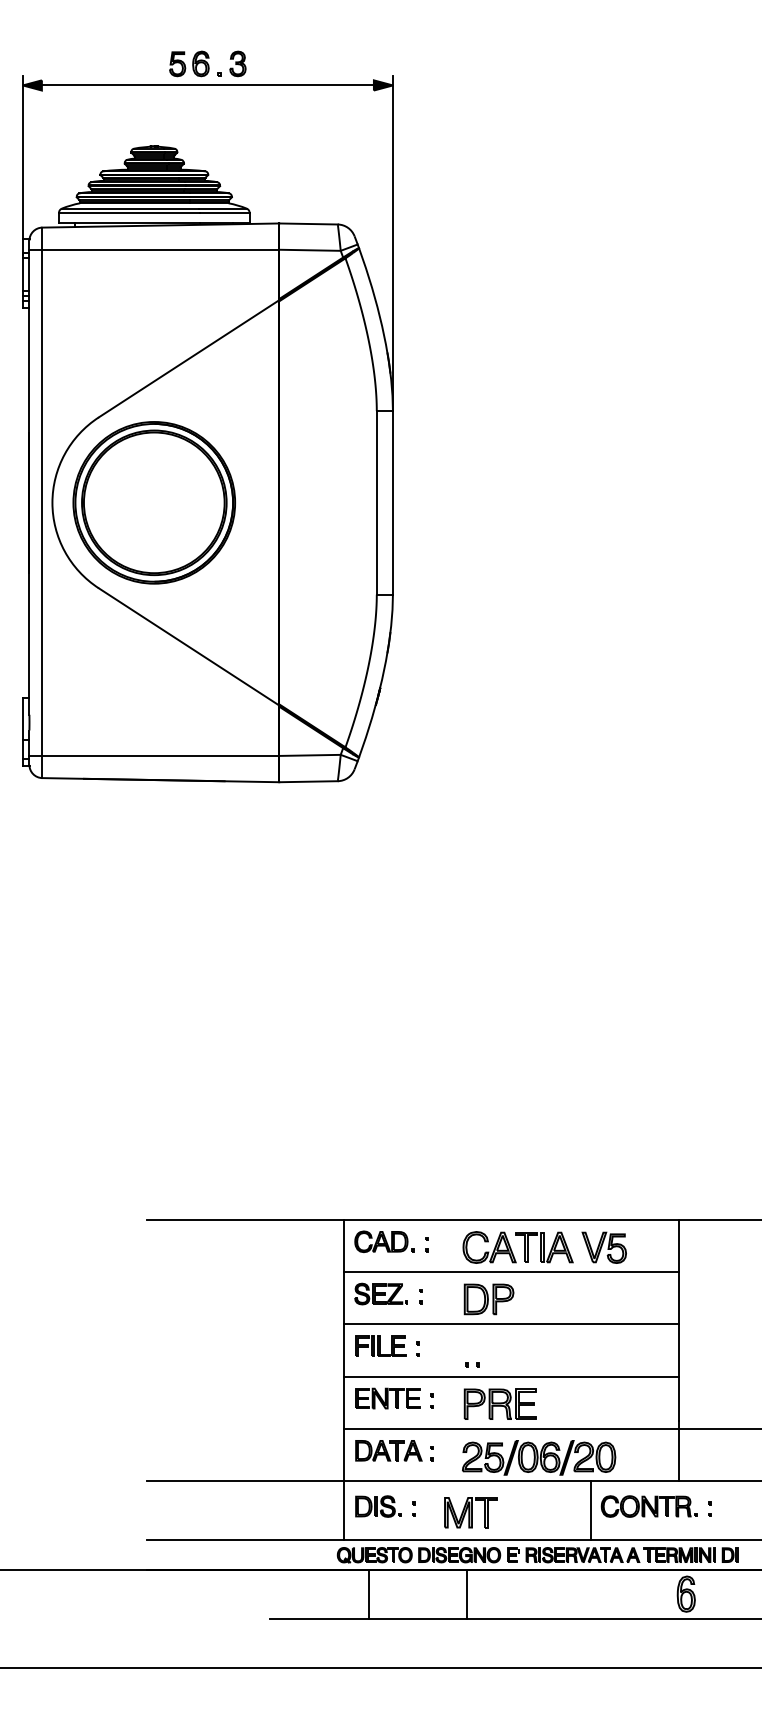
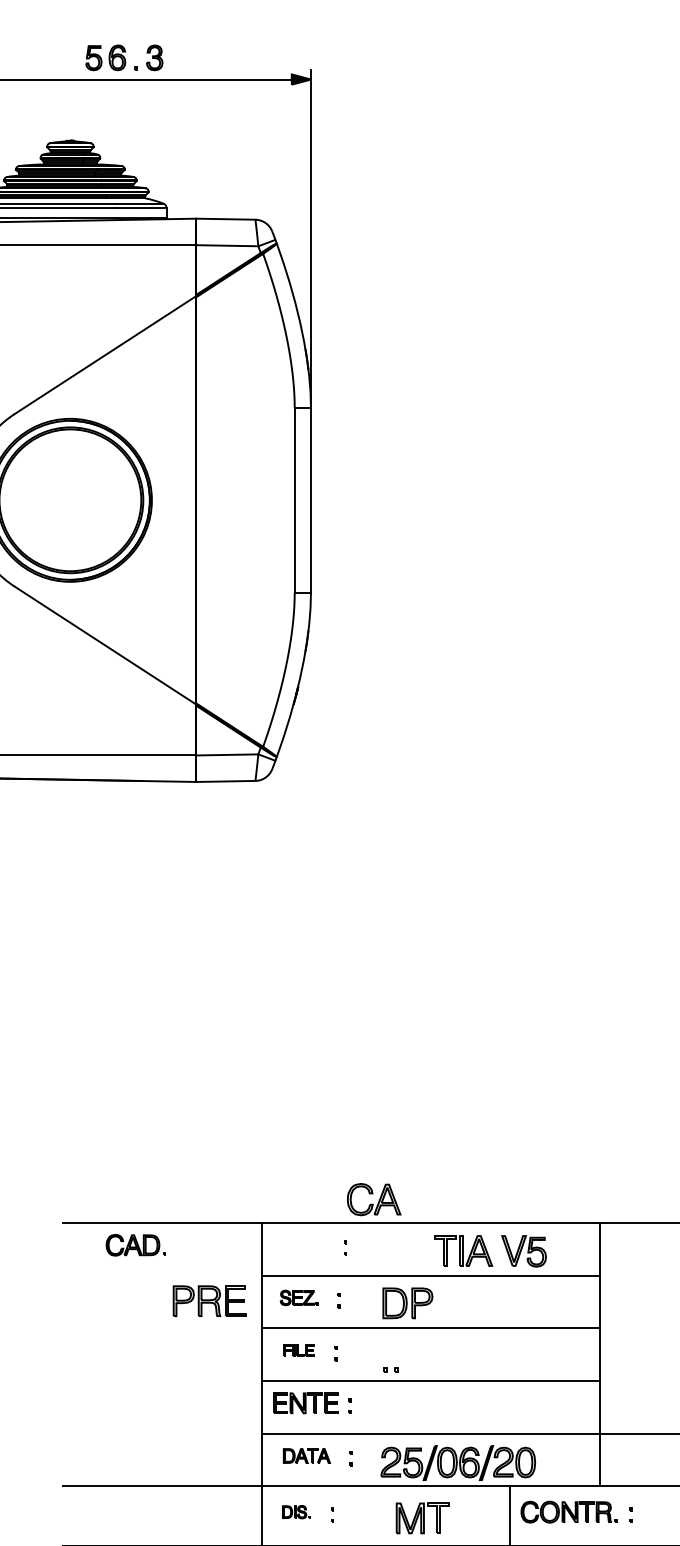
part: (384, 1241) -> (136, 1244), moved
part: (489, 1247) -> (374, 1199), moved
part: (380, 1293) -> (298, 1297), size x0.7
part: (380, 1345) -> (298, 1349), size x0.6
part: (499, 1403) -> (208, 1300), moved
part: (388, 1450) -> (306, 1455), size x0.7
part: (378, 1506) -> (296, 1512), size x0.6
part: (470, 1512) -> (422, 1518), moved

